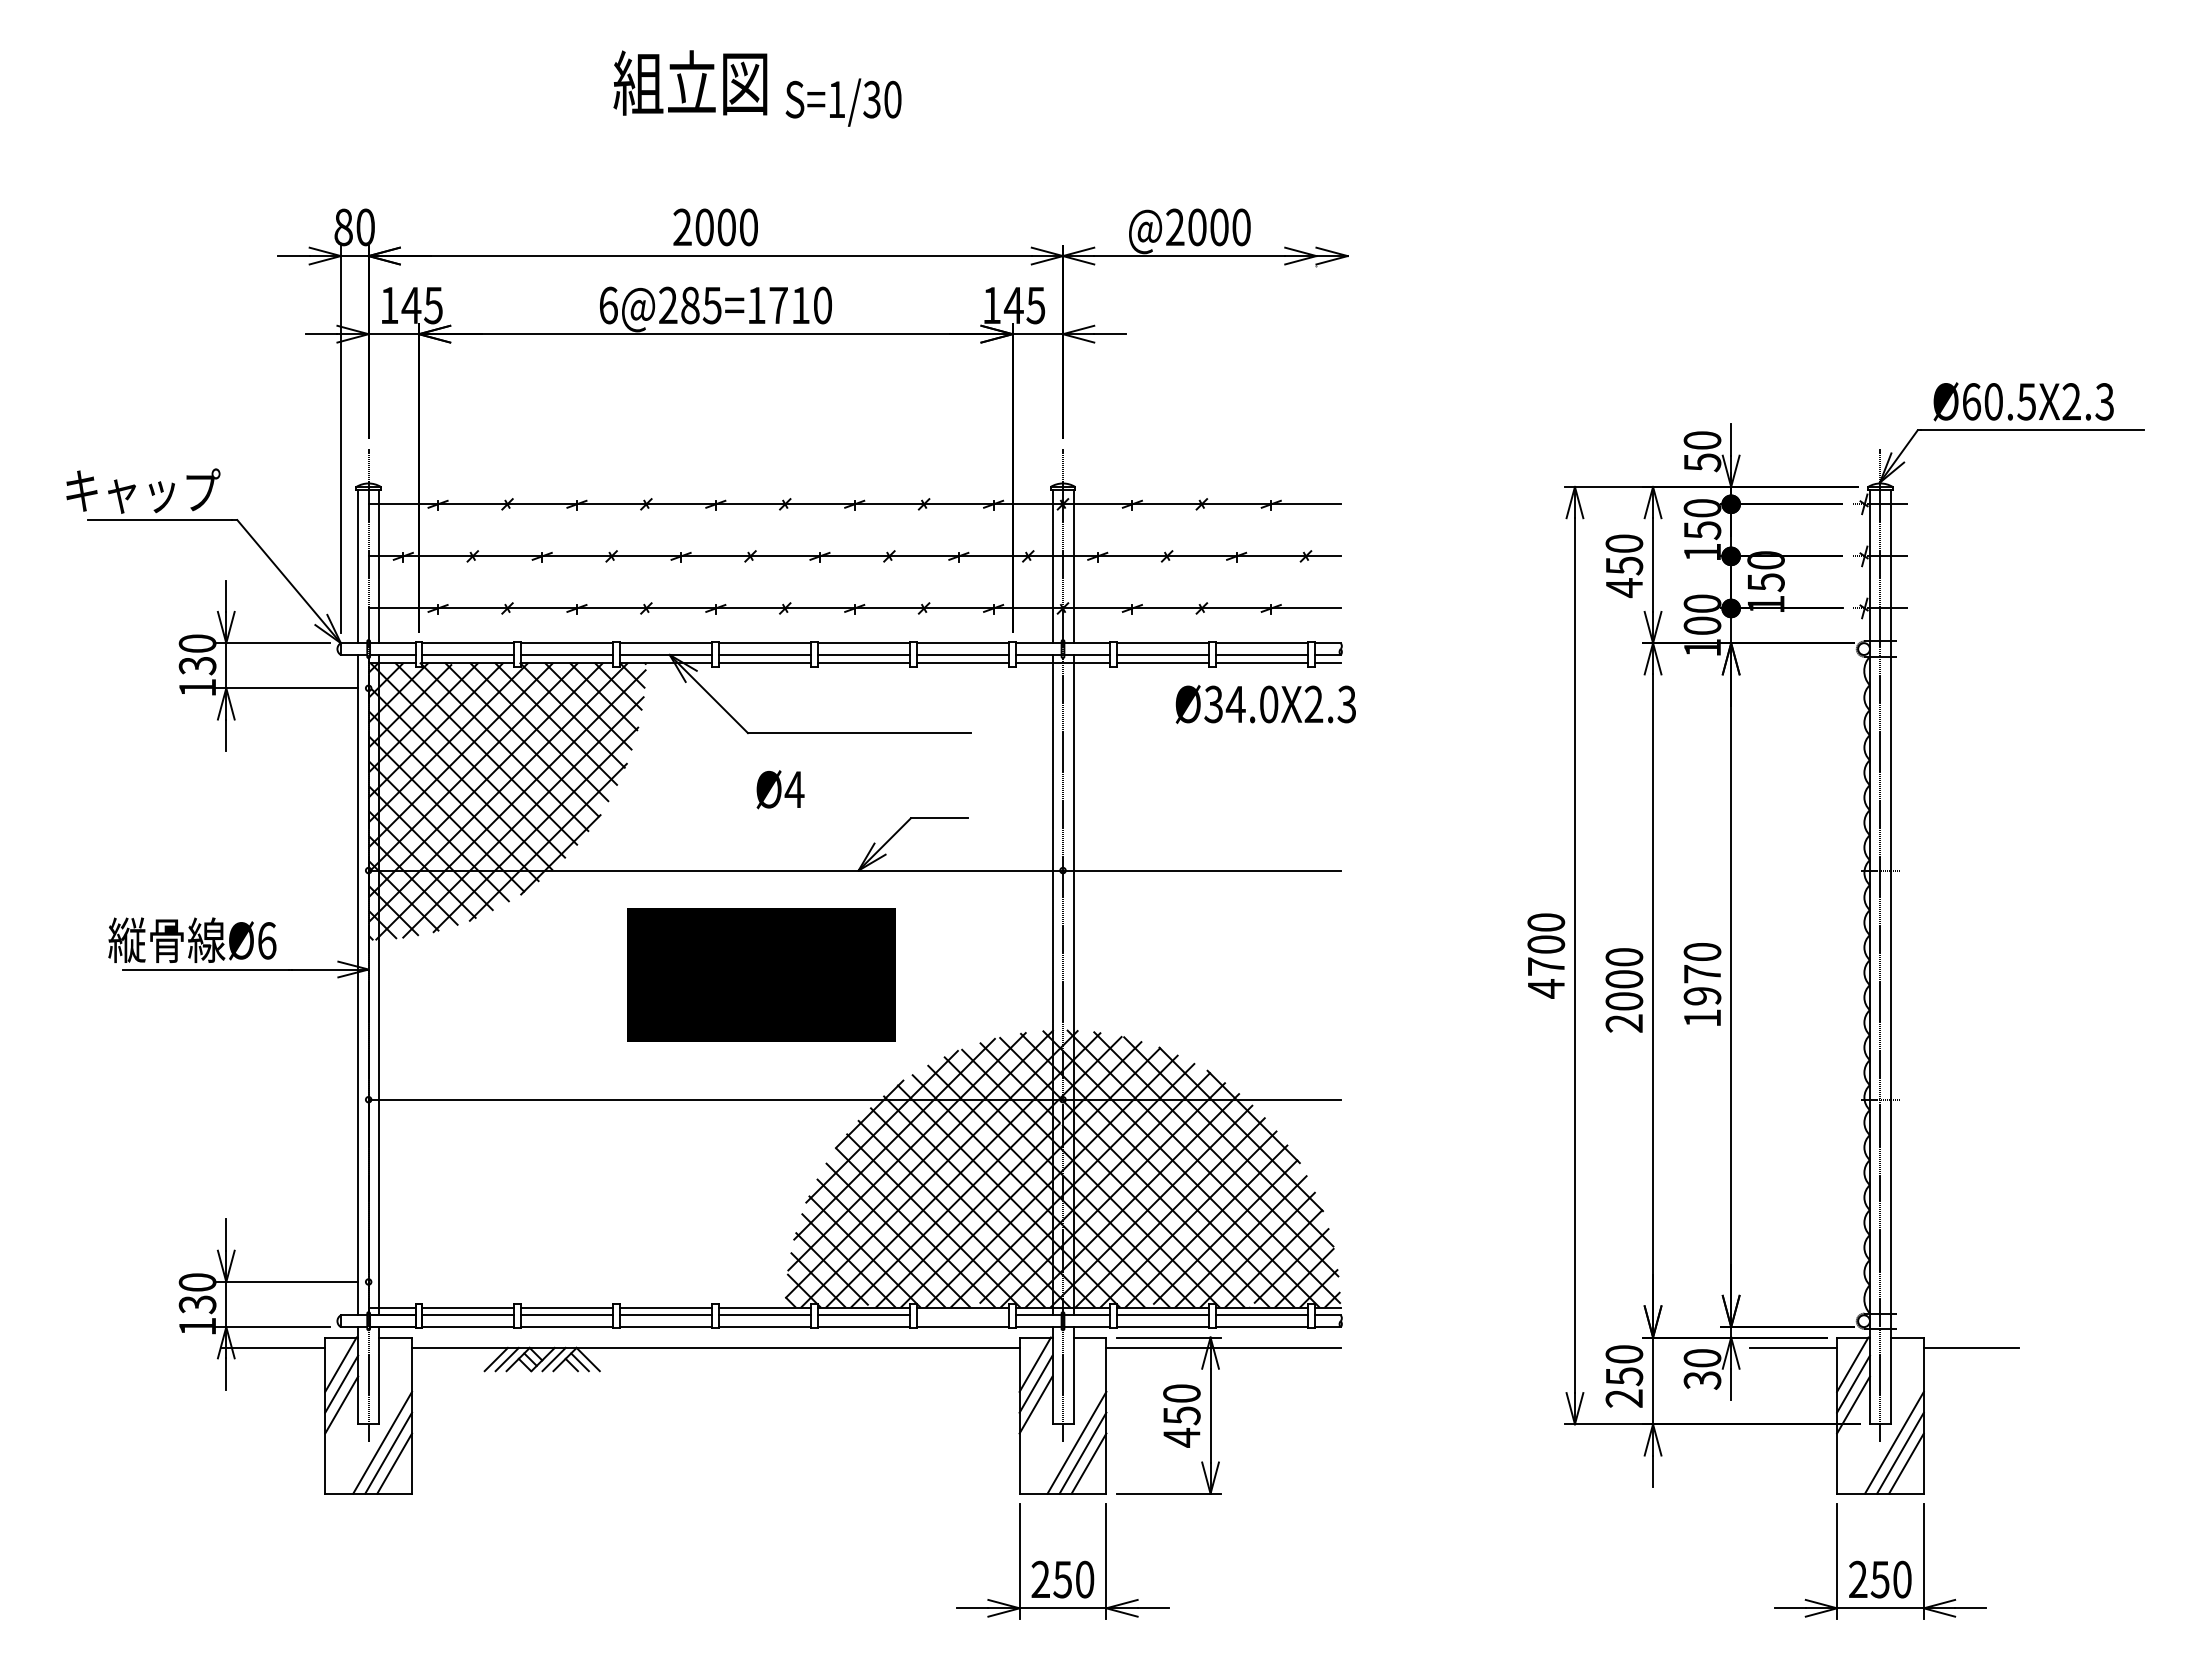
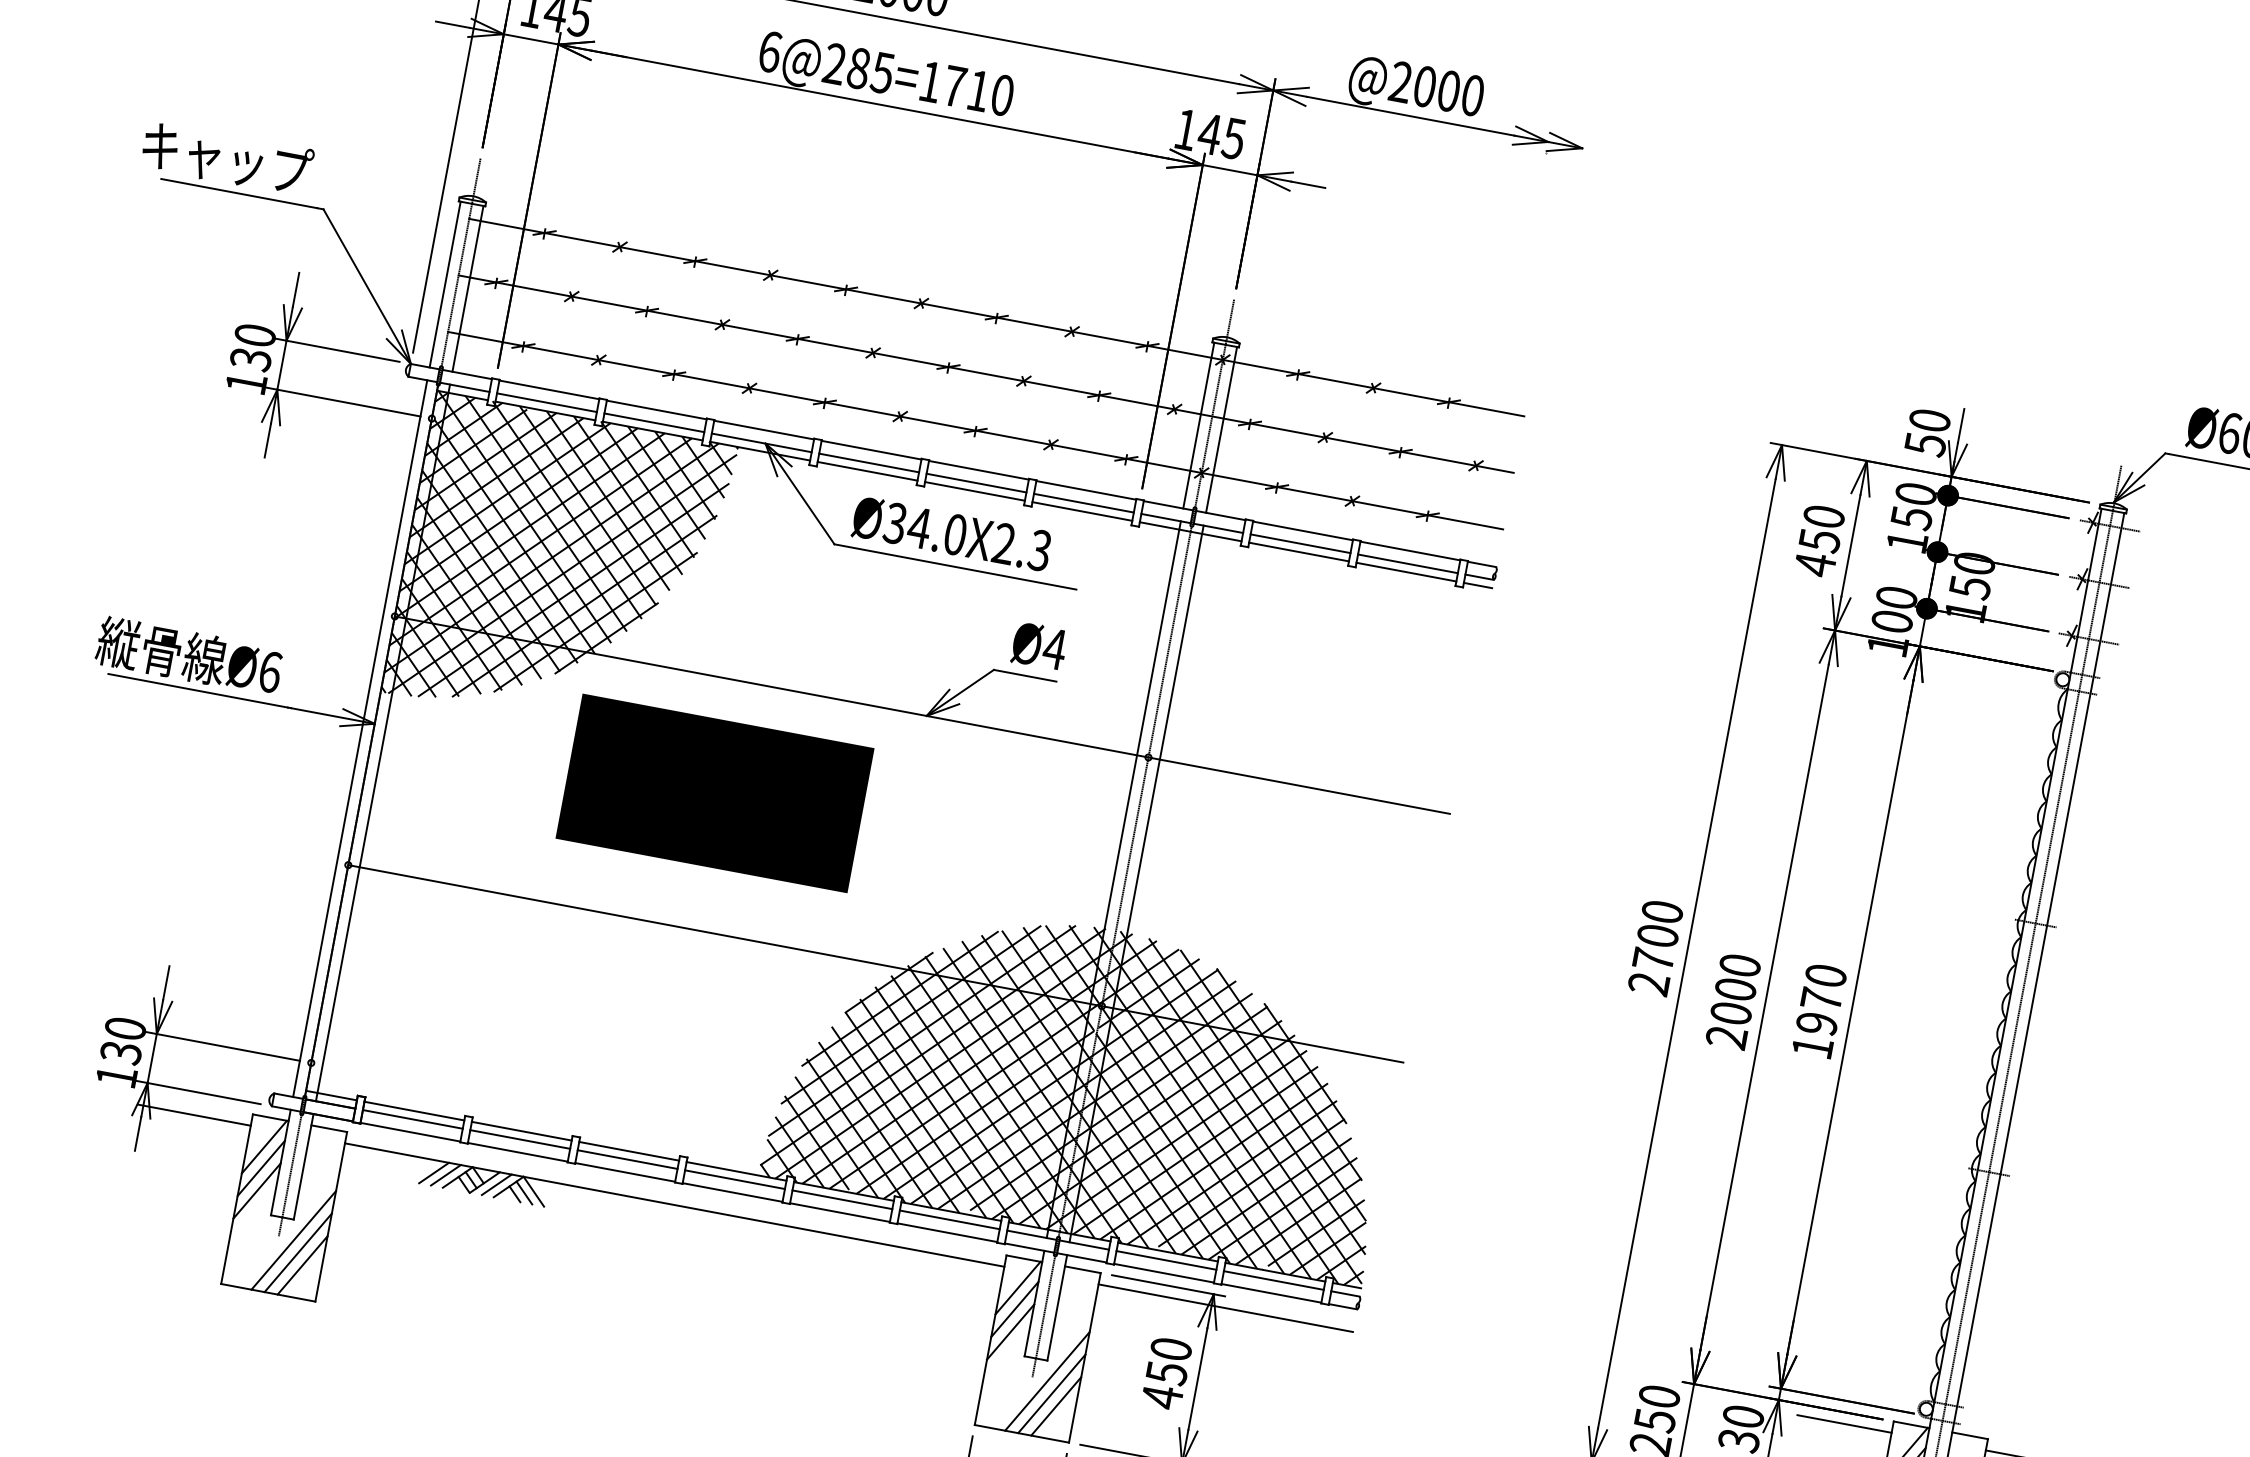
text: (1265, 704) -> (951, 534), moved
text: (780, 789) -> (1039, 646), moved
text: (761, 974) -> (715, 793), moved
text: (1545, 988) -> (1648, 983), 4700 -> 2700
line: (963, 1315) -> (950, 1220), added

